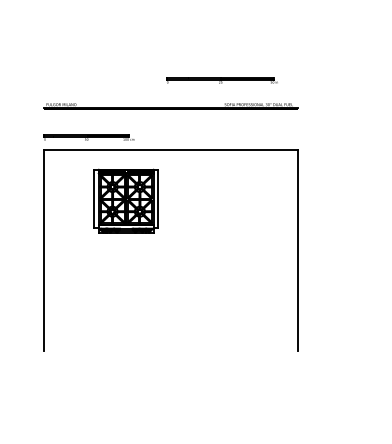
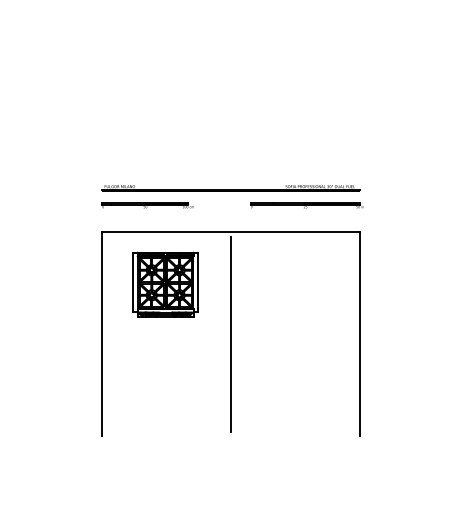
part: (221, 80) -> (306, 205), moved
part: (88, 138) -> (147, 205), moved
part: (126, 201) -> (165, 284), moved
line: (171, 249) -> (231, 333), added

